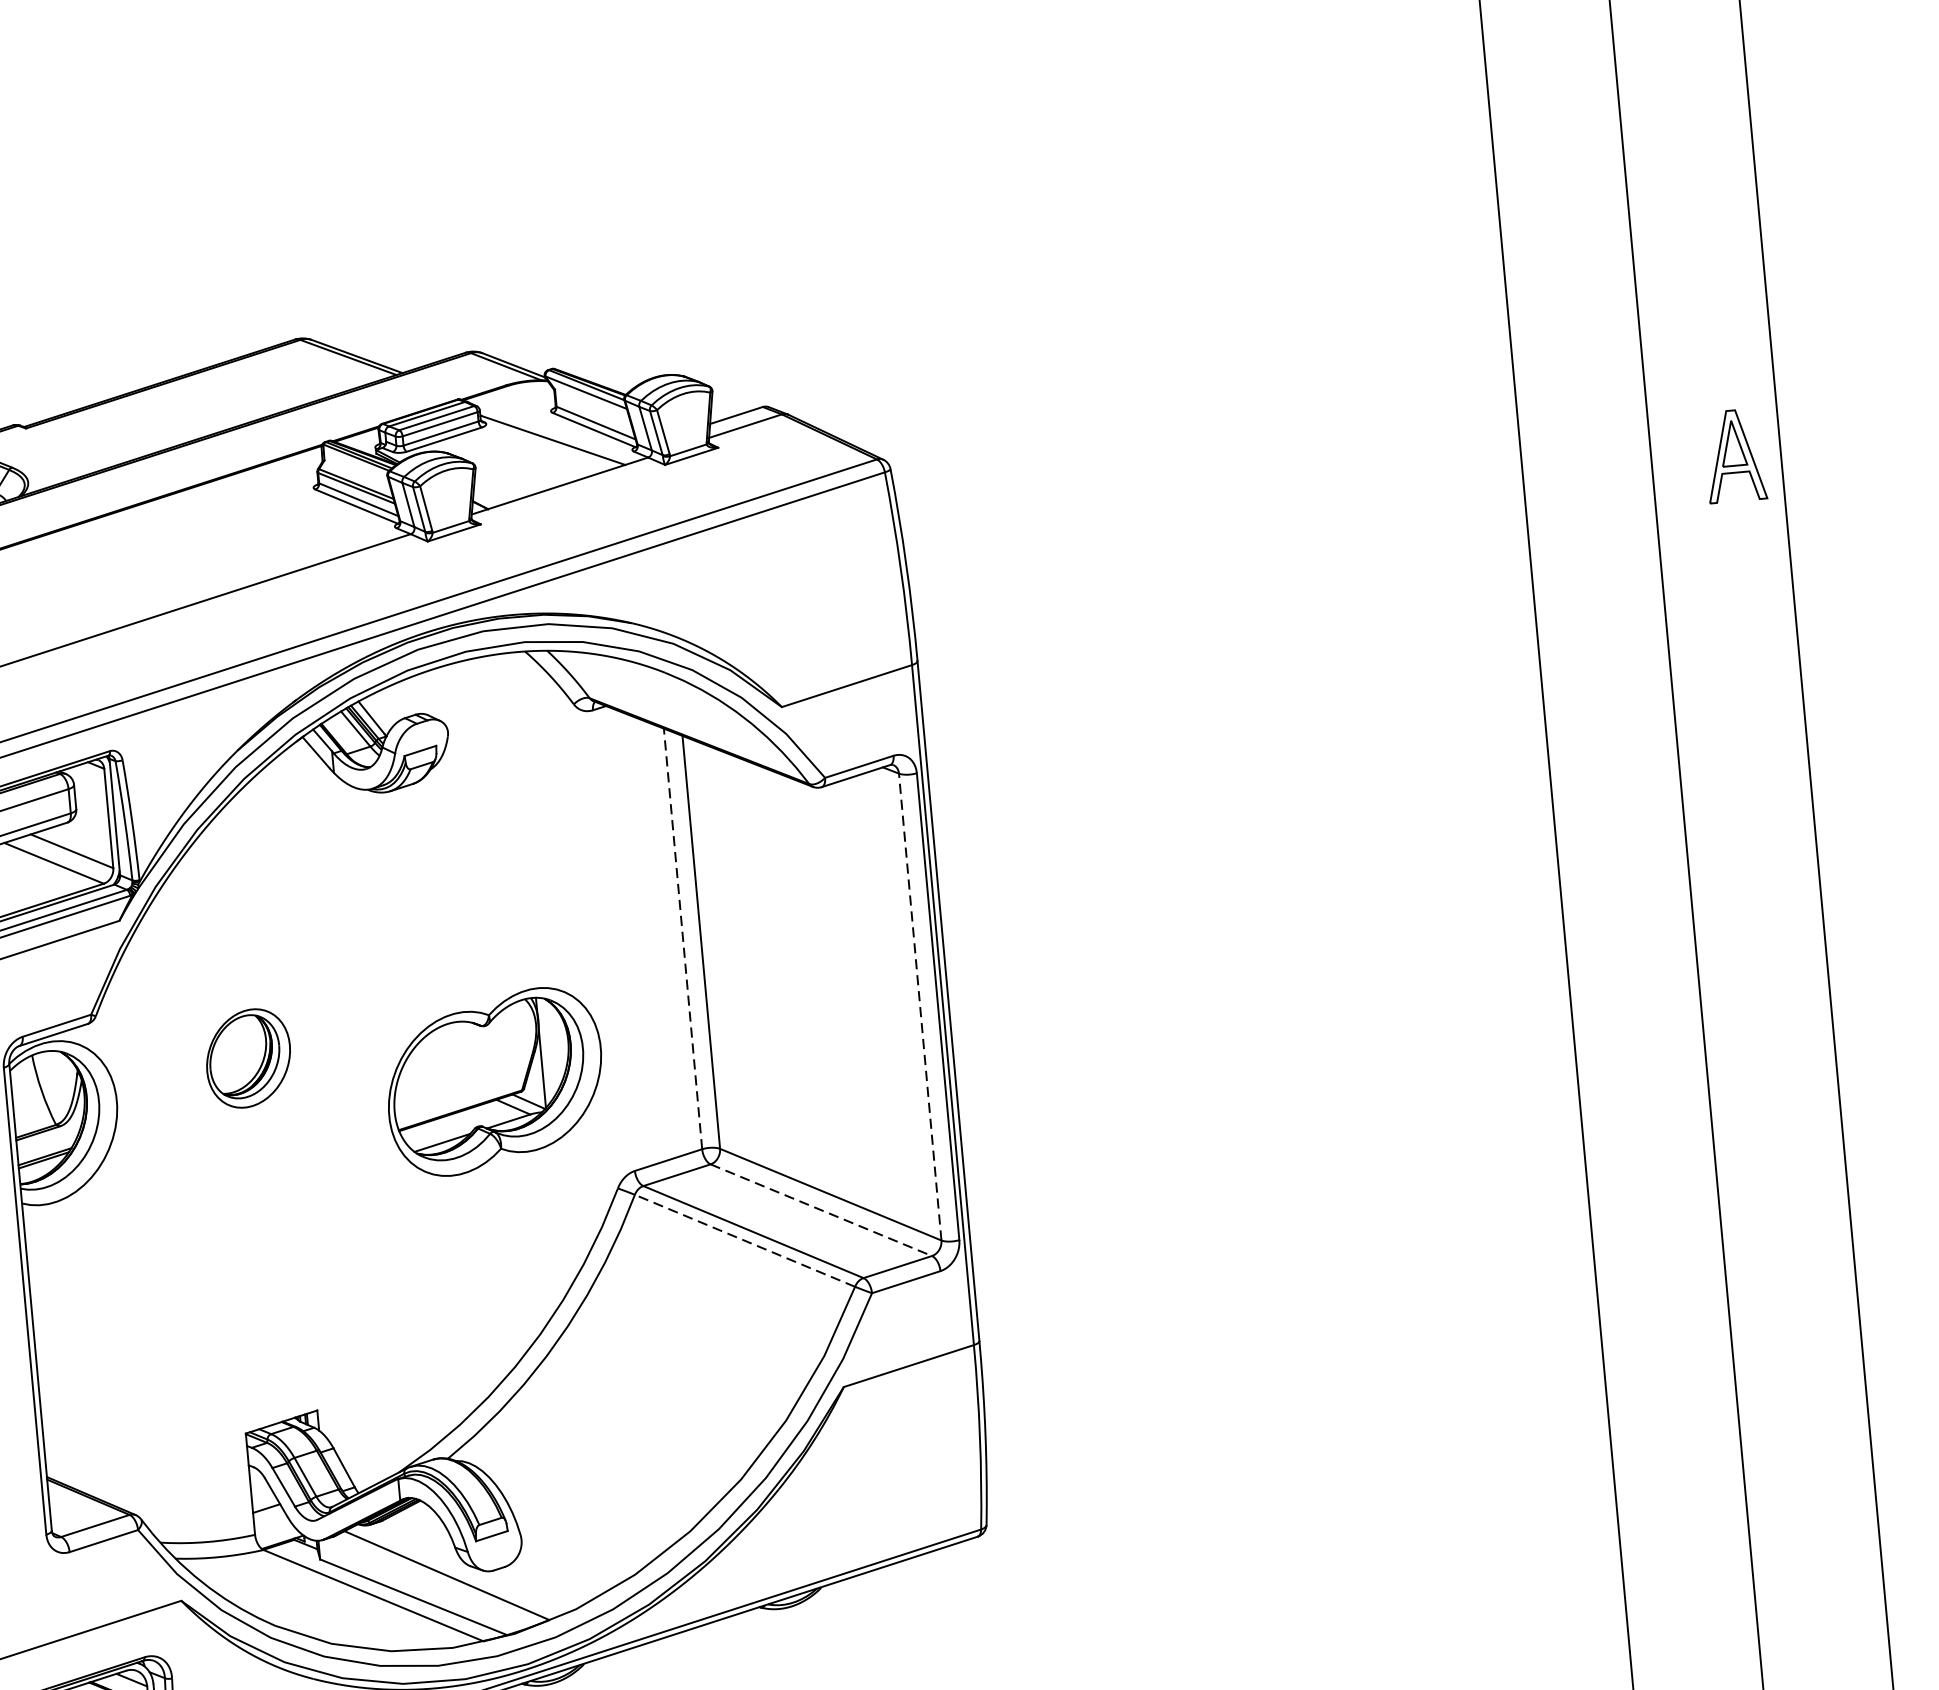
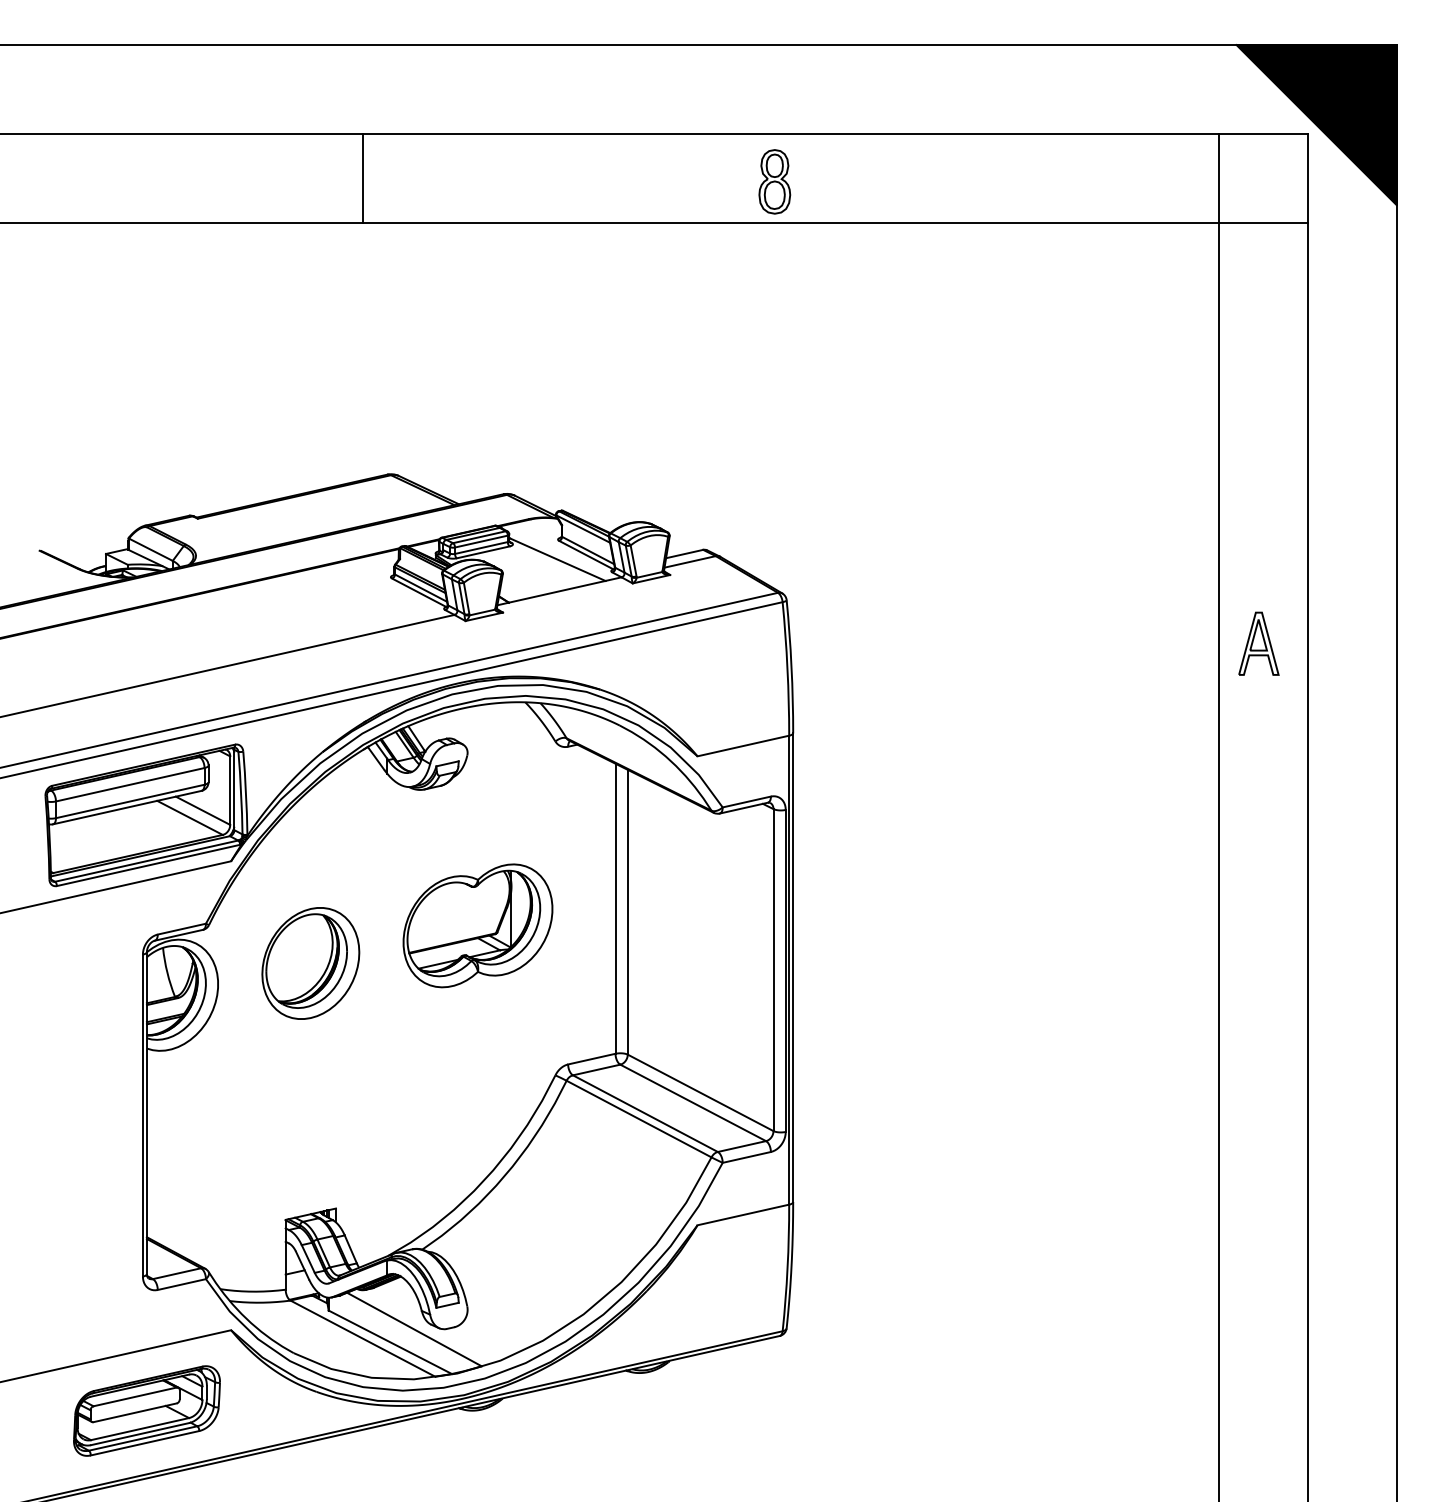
part: (1734, 455) -> (1258, 643), moved
line: (682, 938) -> (615, 908), dashed -> solid
line: (920, 1007) -> (773, 970), dashed -> solid
part: (248, 1058) -> (310, 963), size x1.67
part: (494, 1081) -> (477, 925), moved
line: (821, 1211) -> (693, 1103), dashed -> solid
line: (745, 1241) -> (639, 1119), dashed -> solid

